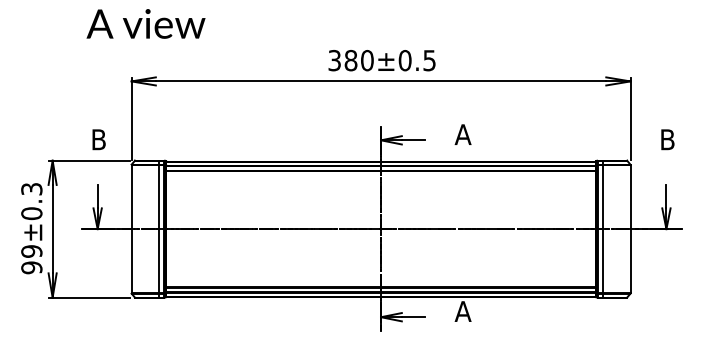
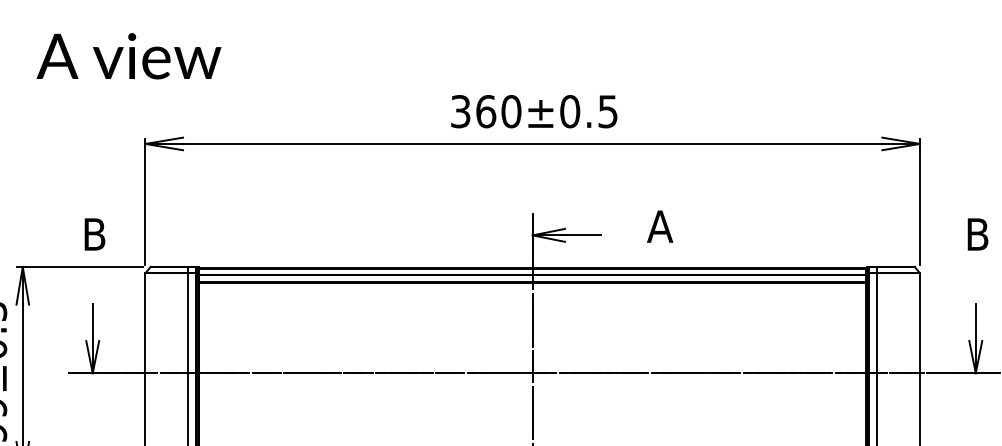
text: (145, 23) -> (128, 55), moved
text: (350, 60) -> (485, 111), 380±0.5 -> 360±0.5

